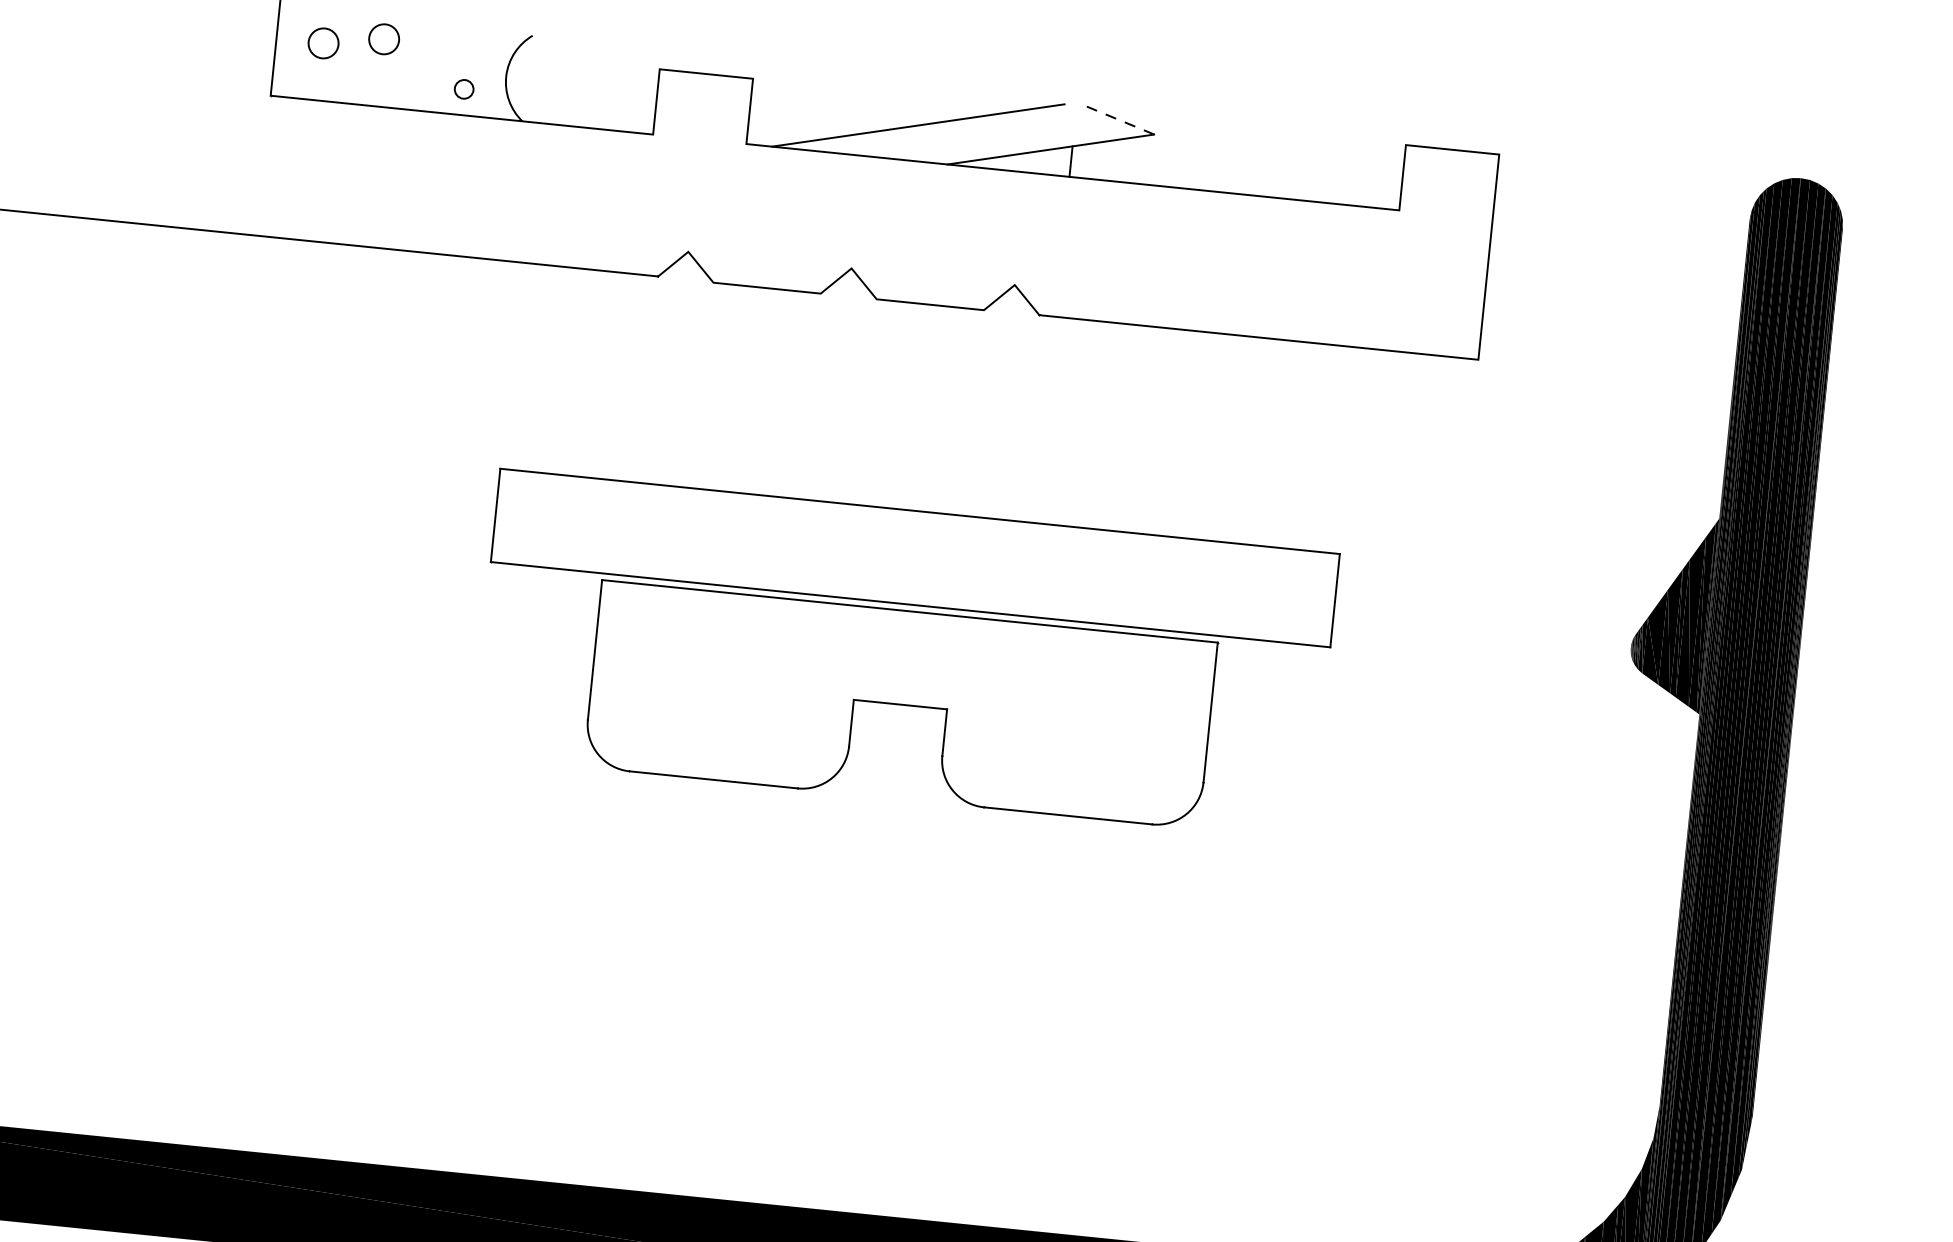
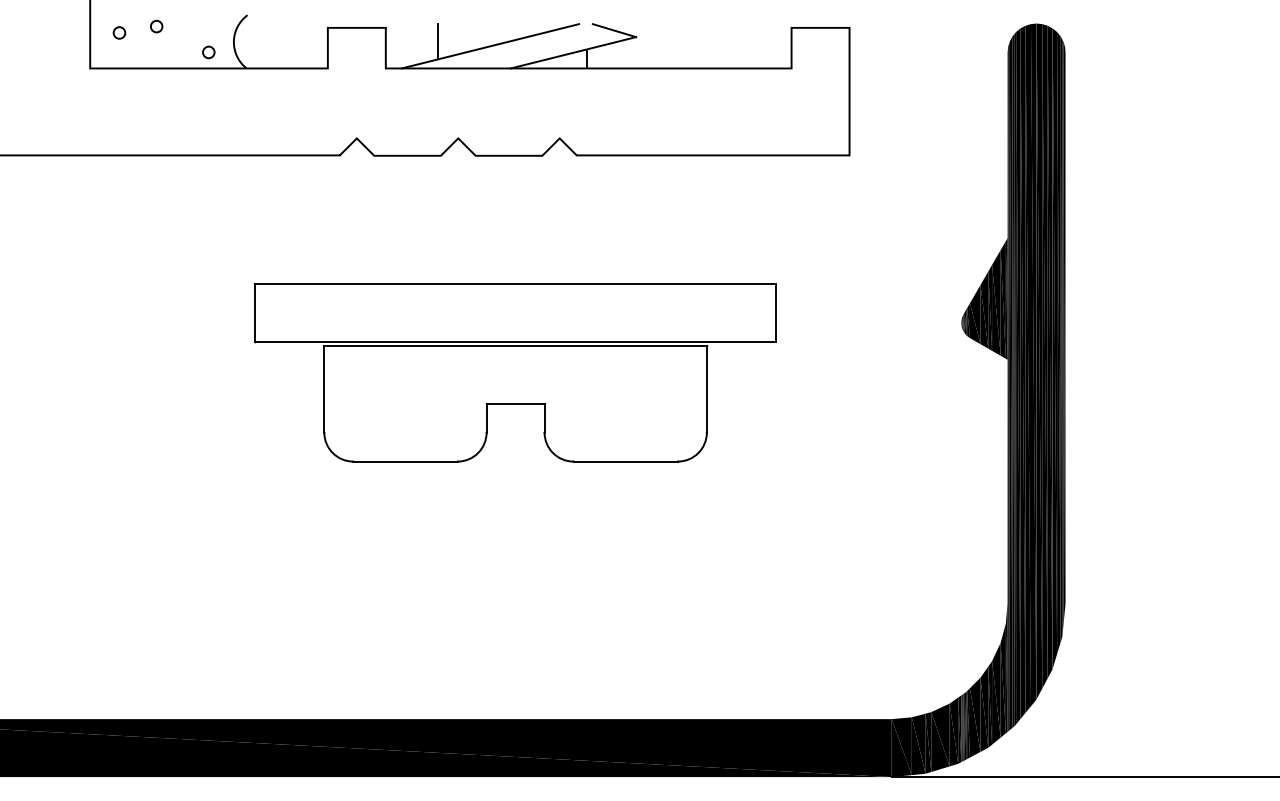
circle: (384, 39) -> (156, 26), size x0.62
circle: (323, 42) -> (119, 32), size x0.62
line: (833, 109) -> (437, 41), added
line: (1120, 120) -> (614, 30), dashed -> solid

